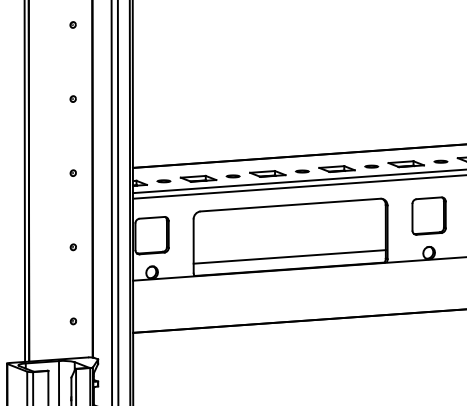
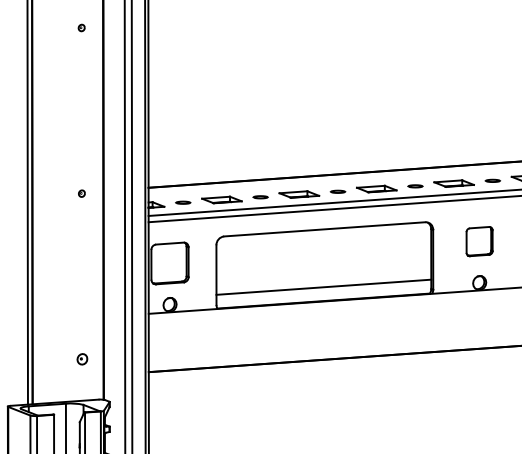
part: (72, 98) -> (81, 110), removed
part: (428, 215) -> (478, 240), size x0.7
part: (72, 247) -> (81, 276), removed
part: (72, 321) -> (81, 359), size x1.6

